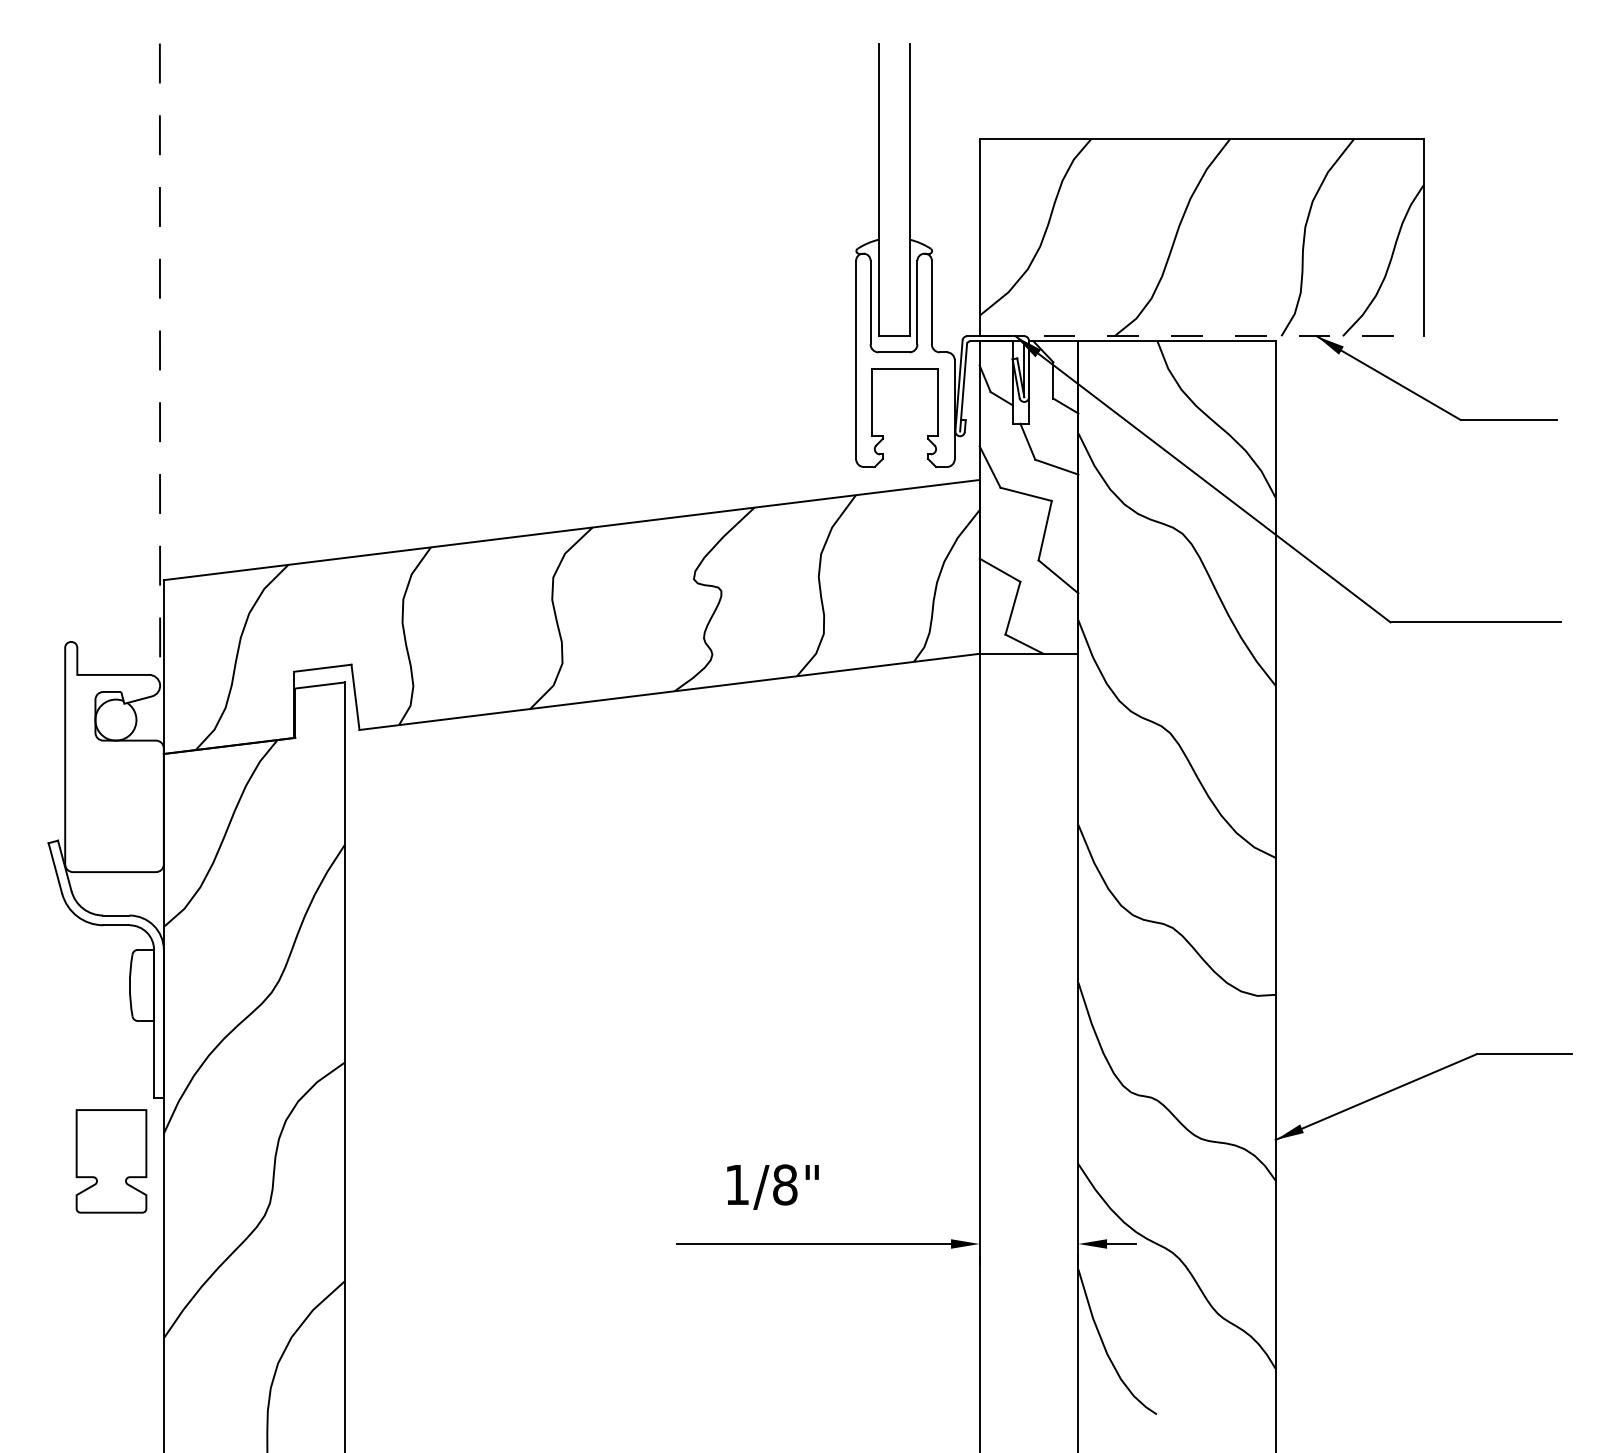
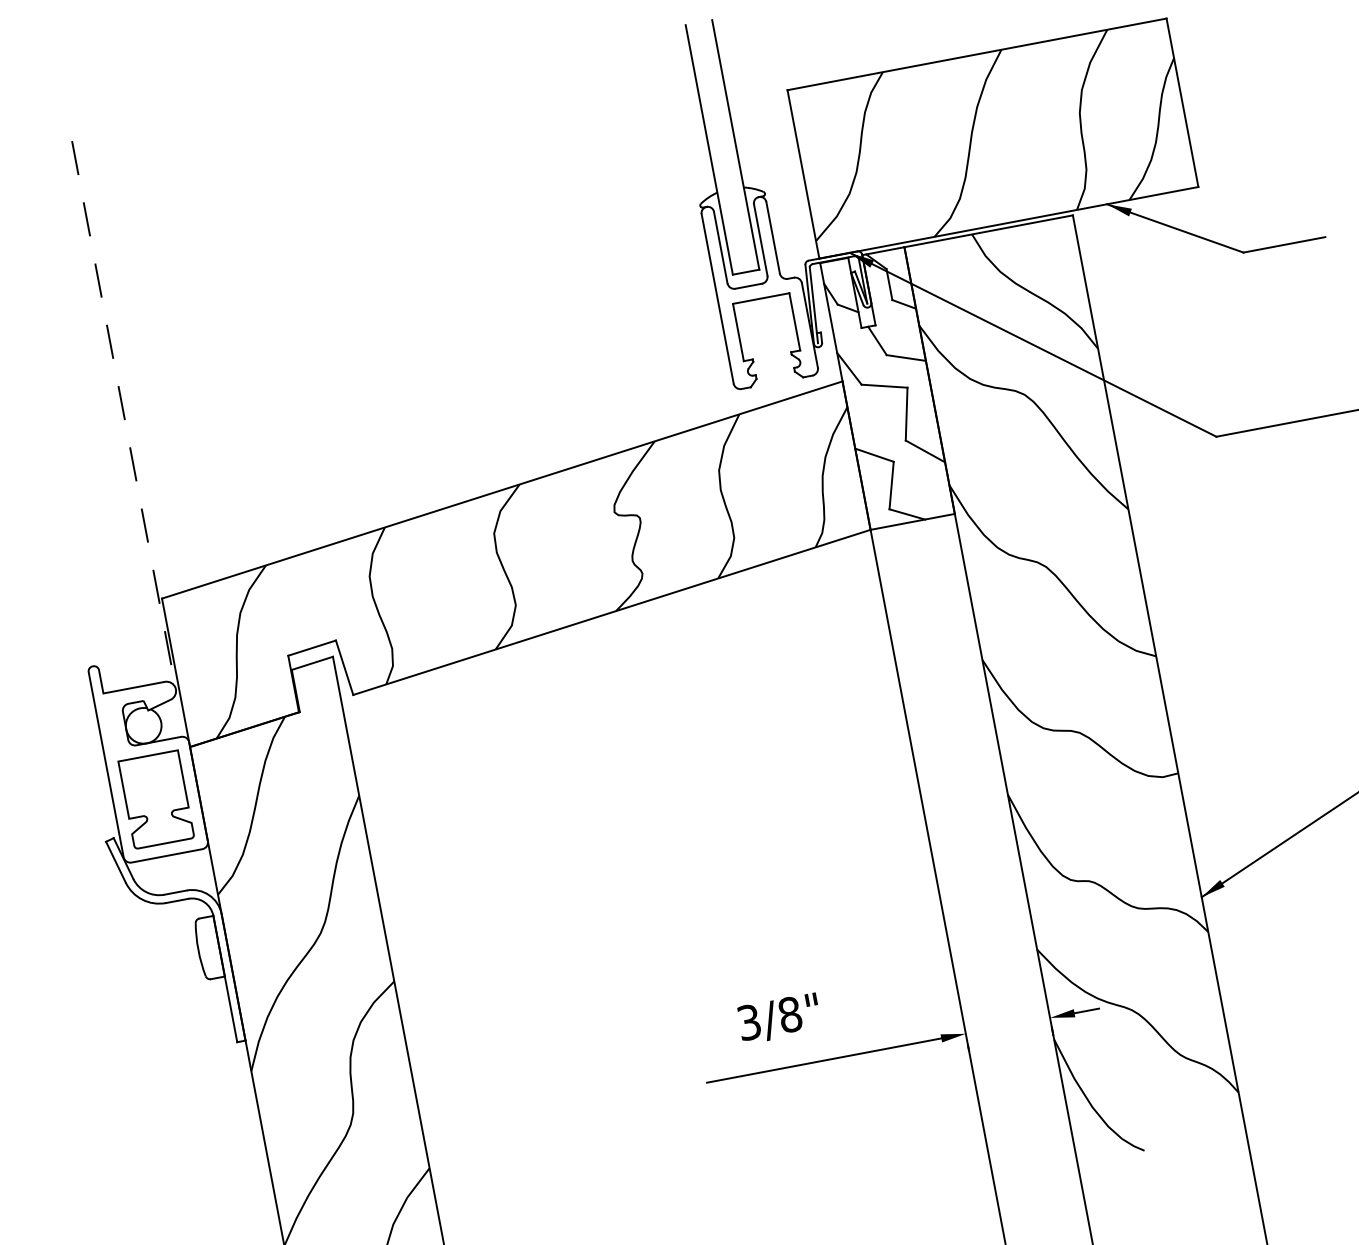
line: (1201, 336) -> (1008, 223), dashed -> solid
part: (111, 1161) -> (156, 799), moved
text: (737, 1184) -> (749, 1022), 1/8" -> 3/8"

